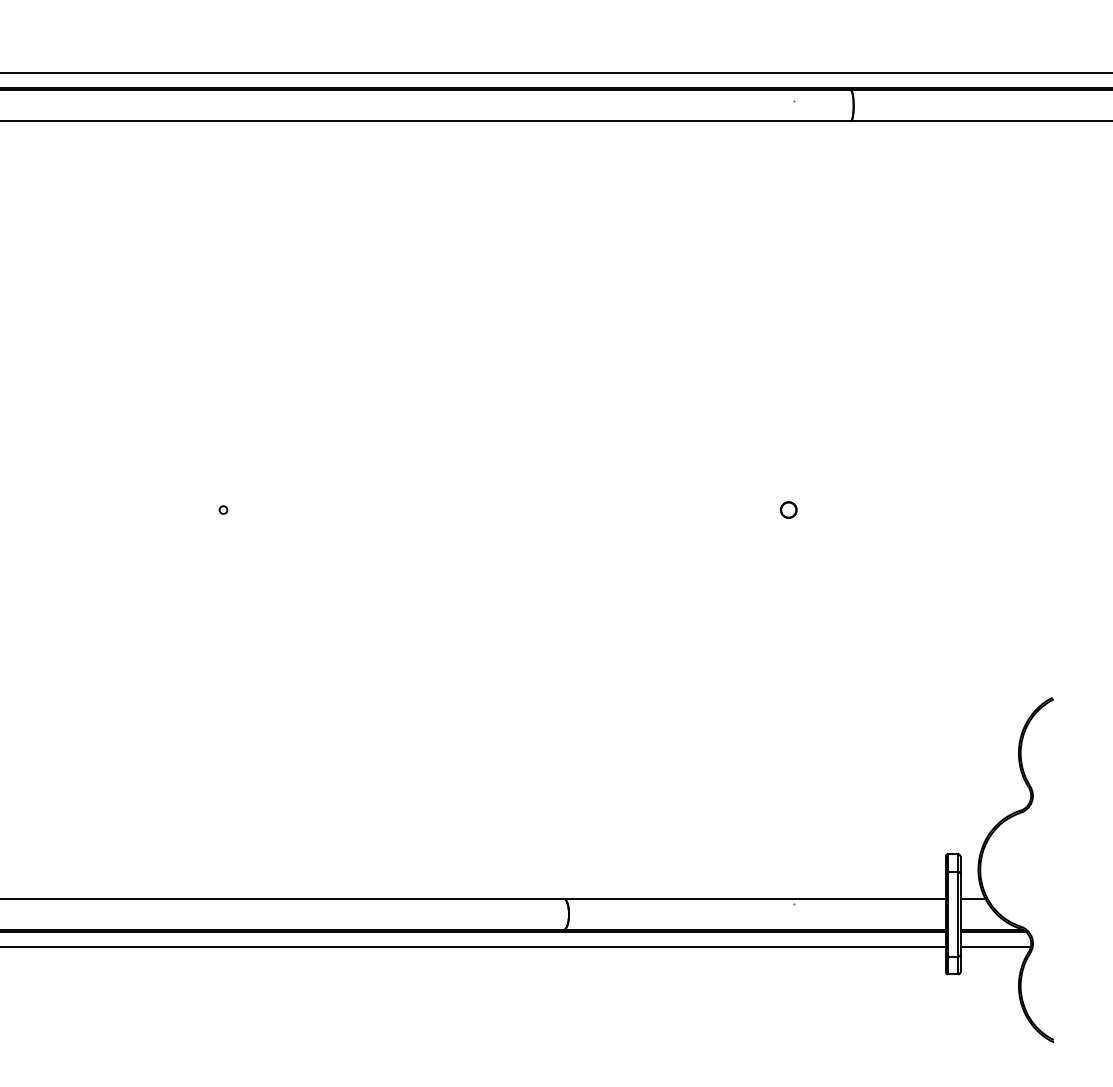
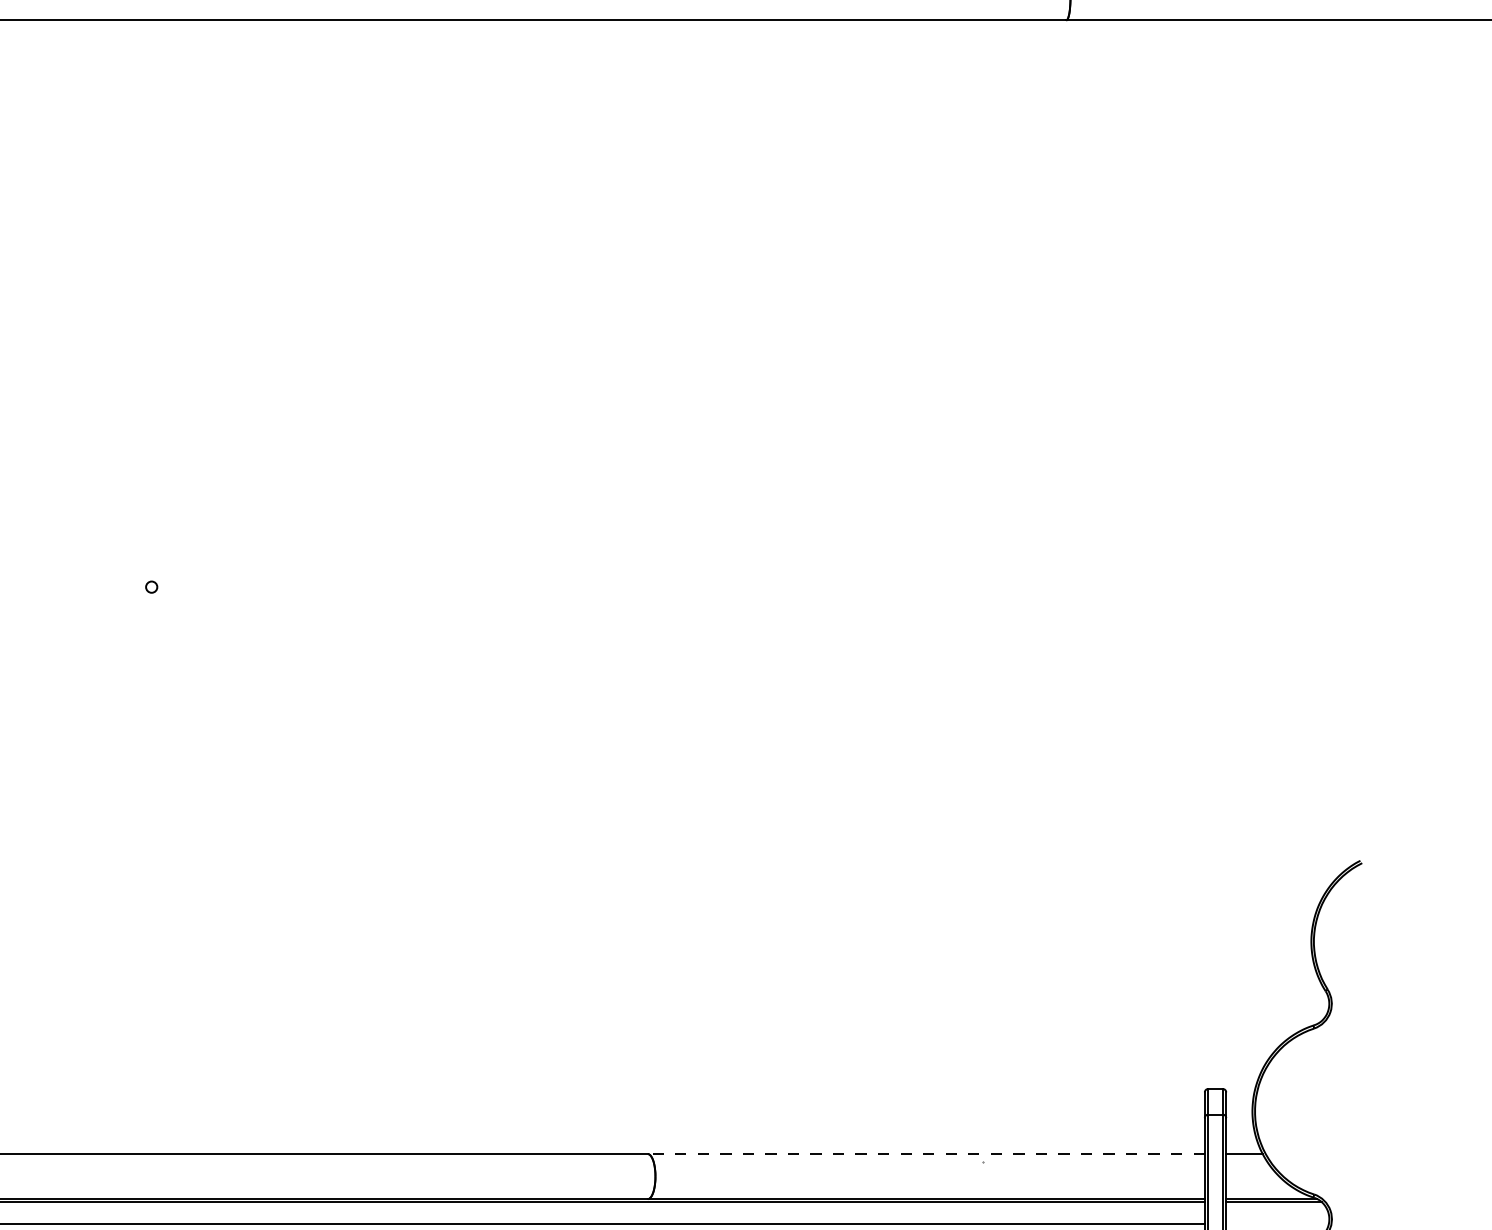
part: (788, 509) -> (975, 586), removed
line: (754, 898) -> (925, 1153), solid -> dashed
line: (995, 946) -> (1277, 1223), removed

